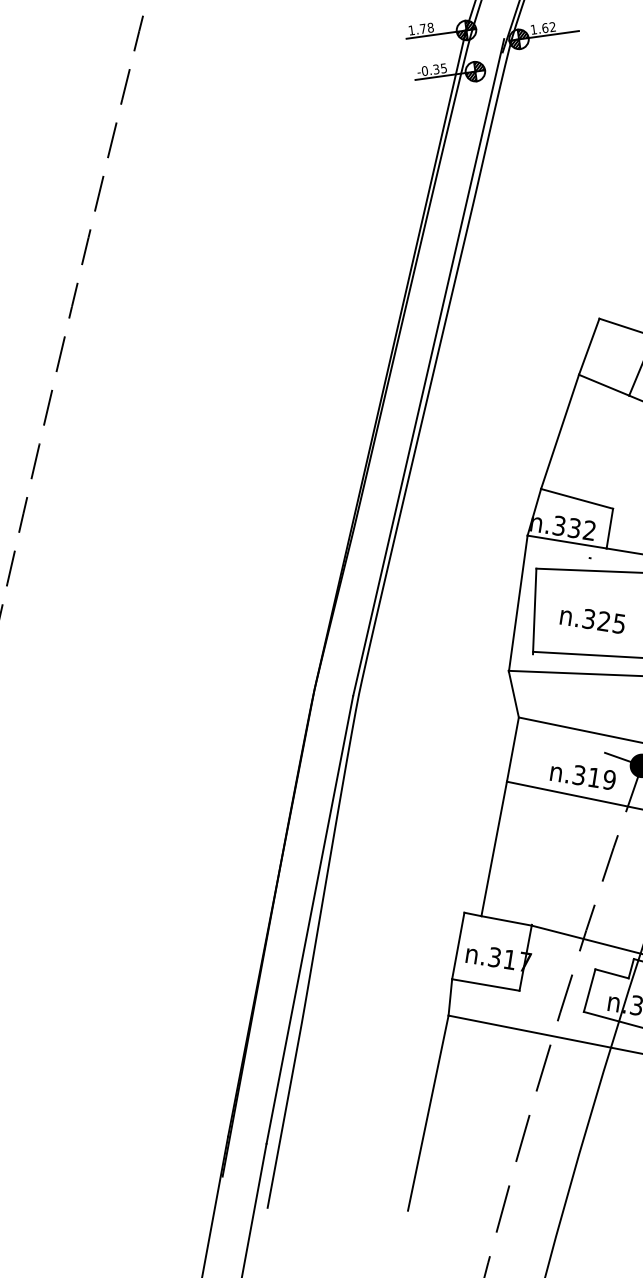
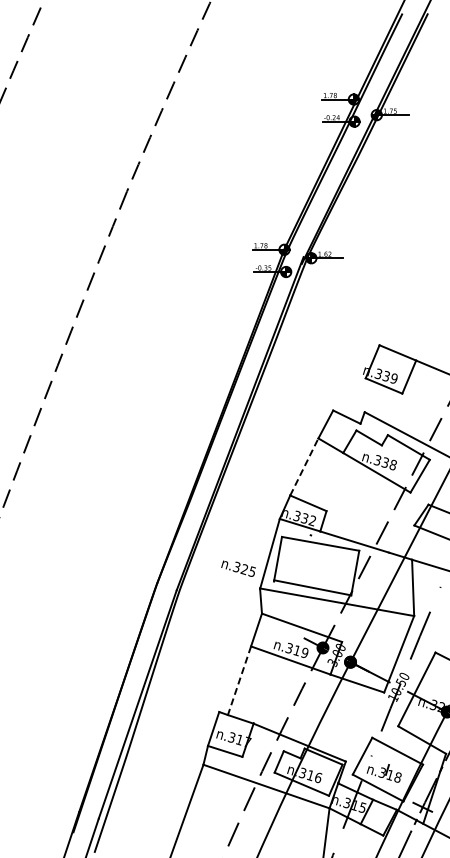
line: (560, 430) -> (304, 466), solid -> dashed
text: (592, 621) -> (238, 568), moved
line: (494, 850) -> (239, 681), solid -> dashed

